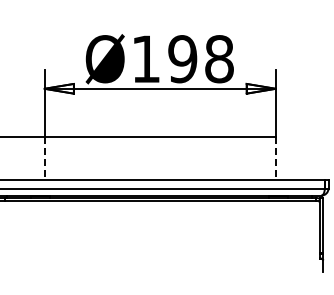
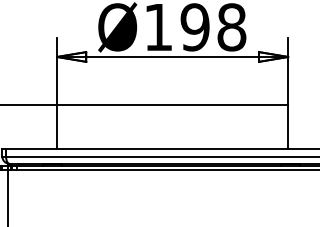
line: (44, 158) -> (56, 126), dashed -> solid
line: (275, 158) -> (287, 126), dashed -> solid

